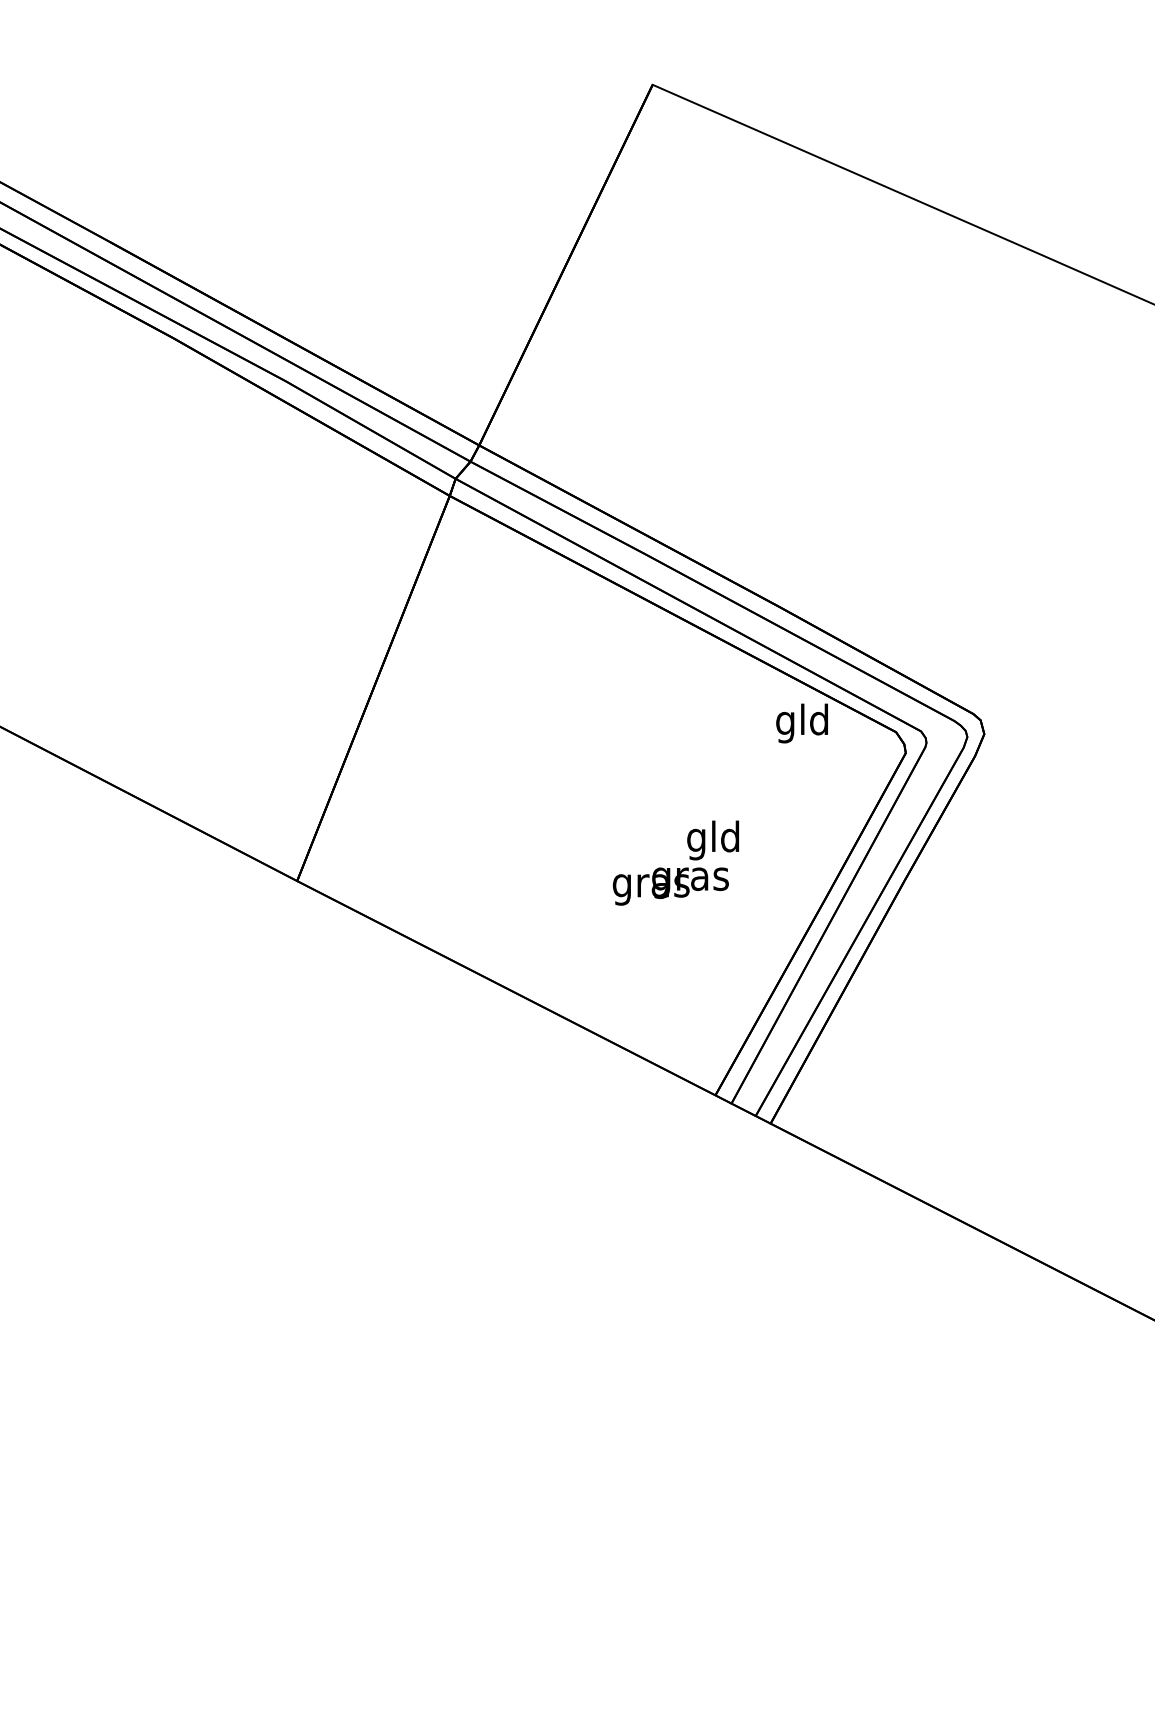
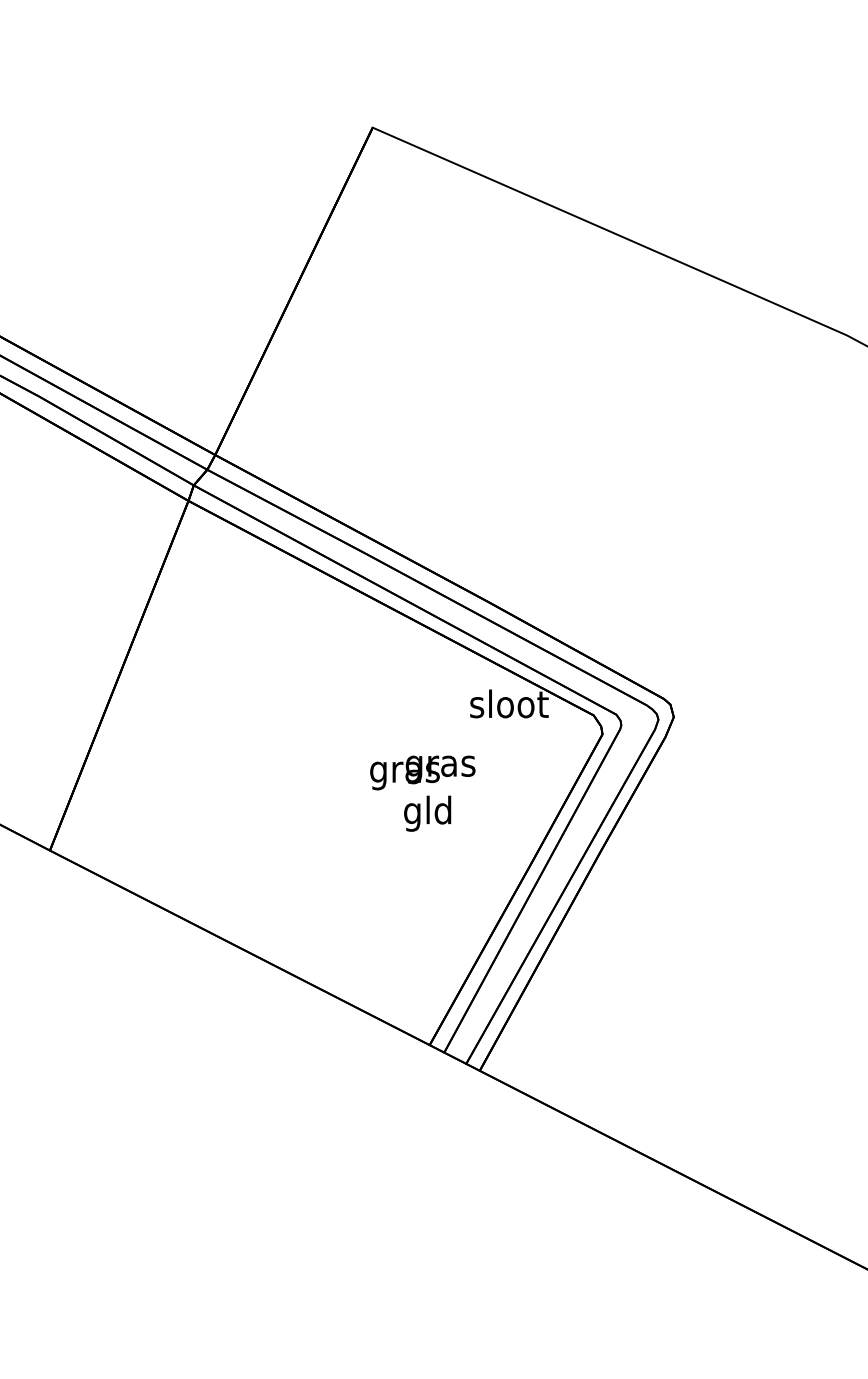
text: (803, 723) -> (509, 707), gld -> sloot
text: (670, 886) -> (422, 772), moved

